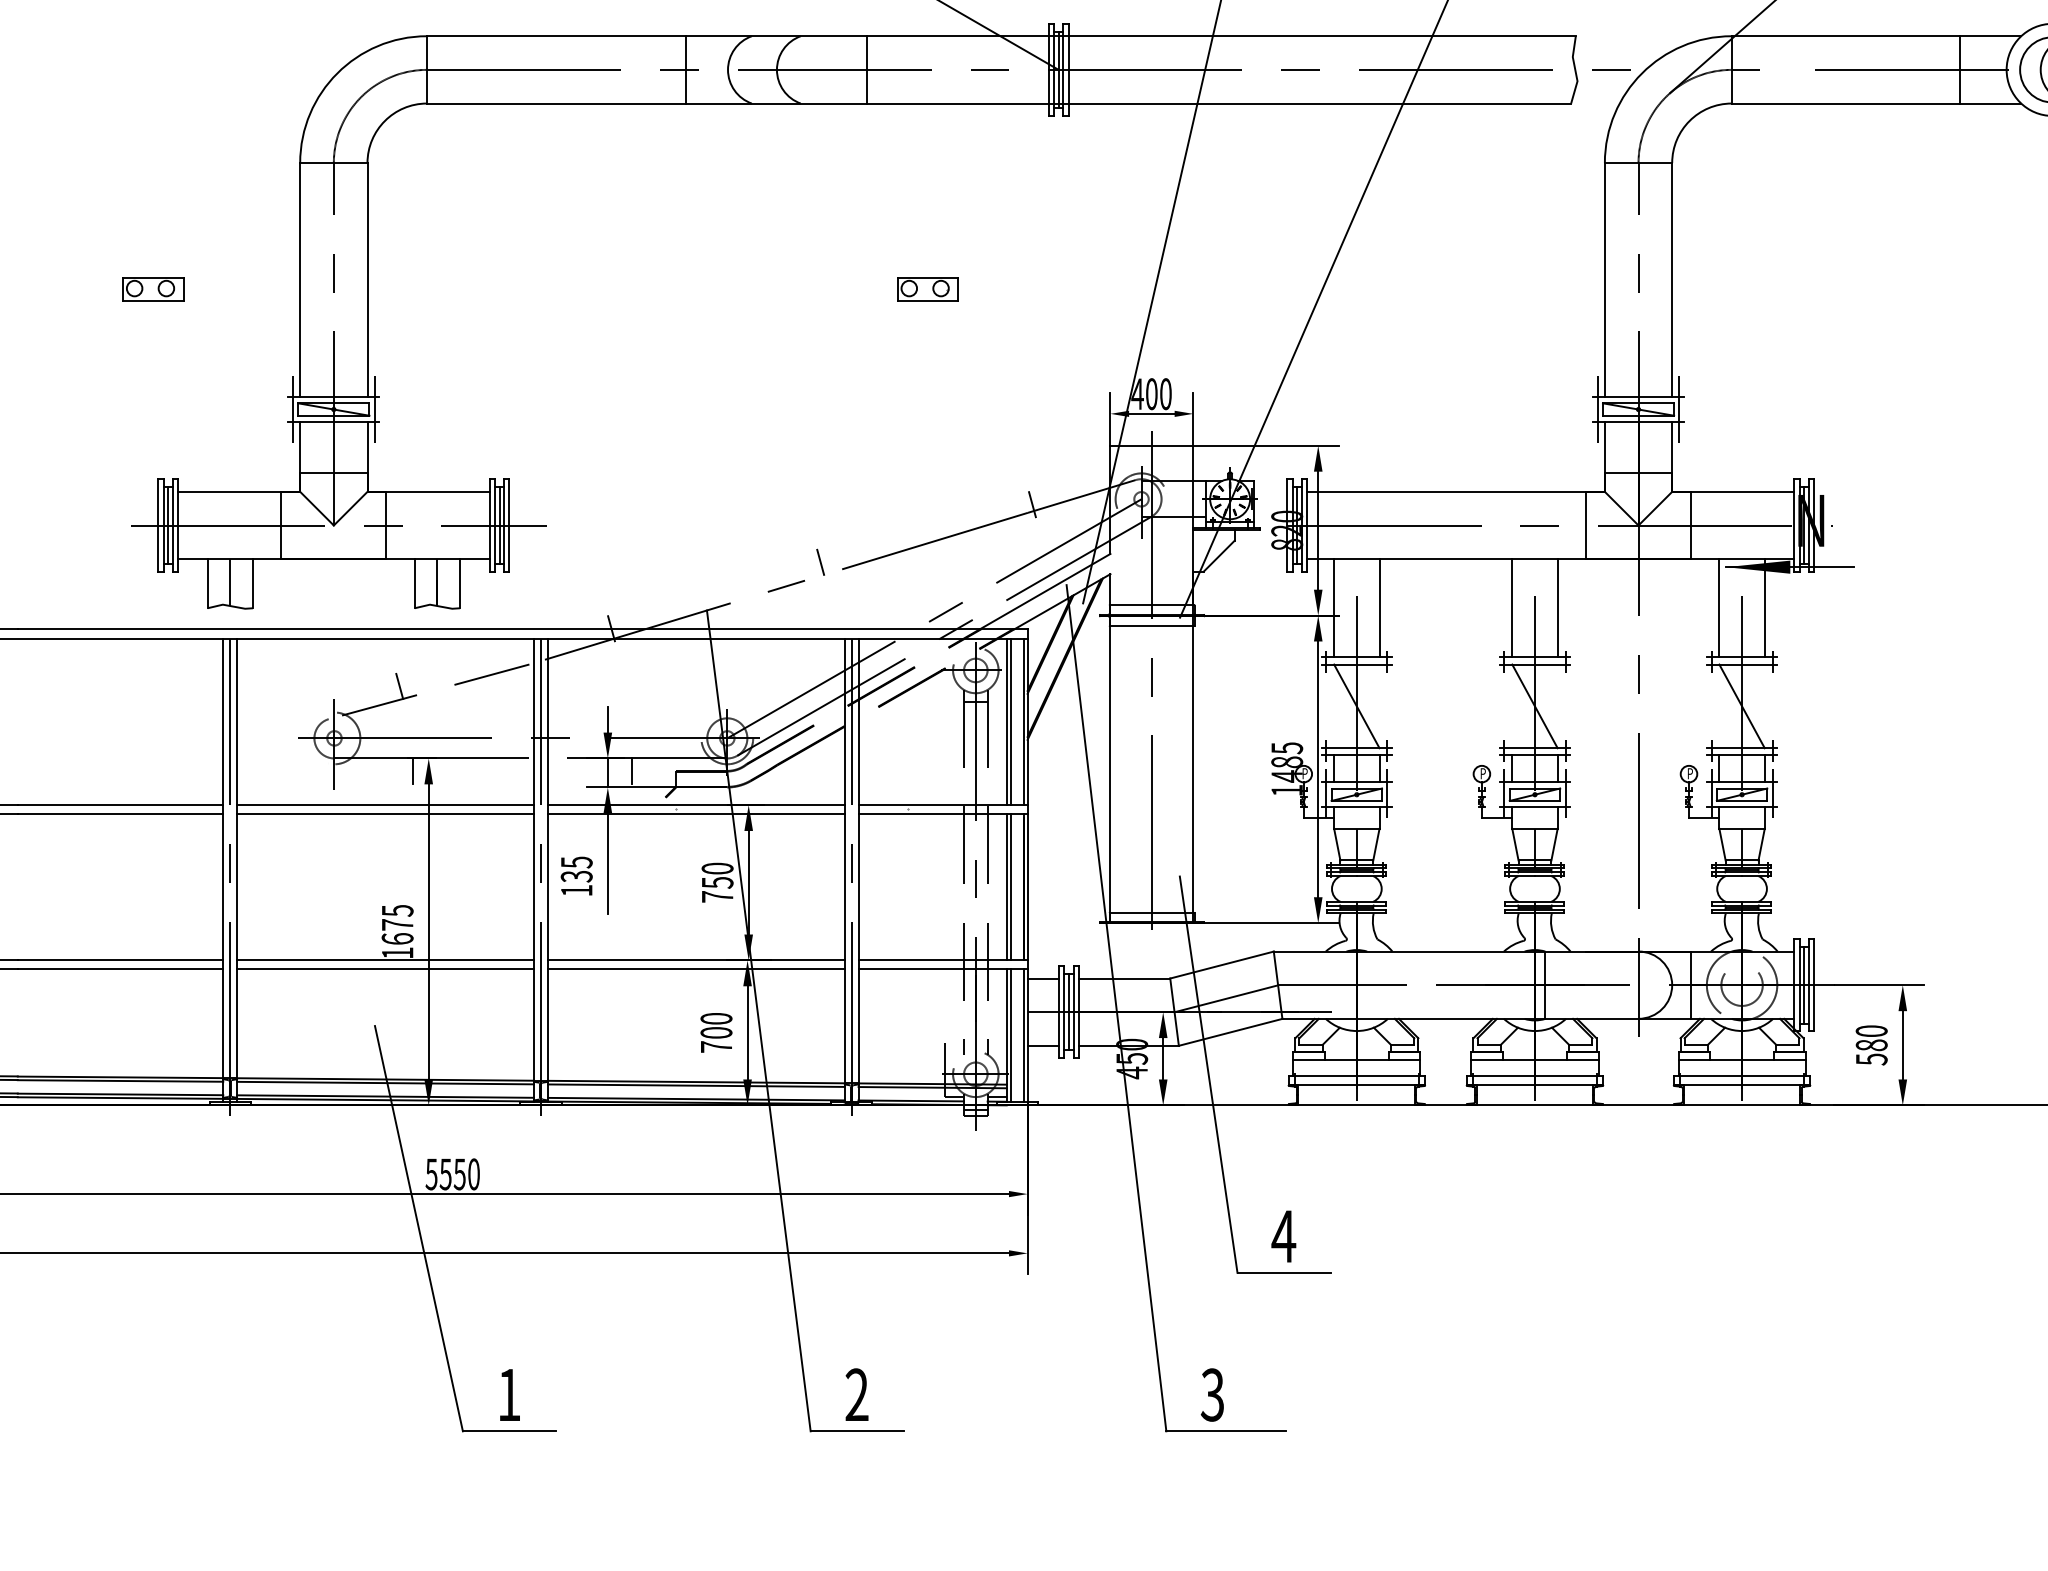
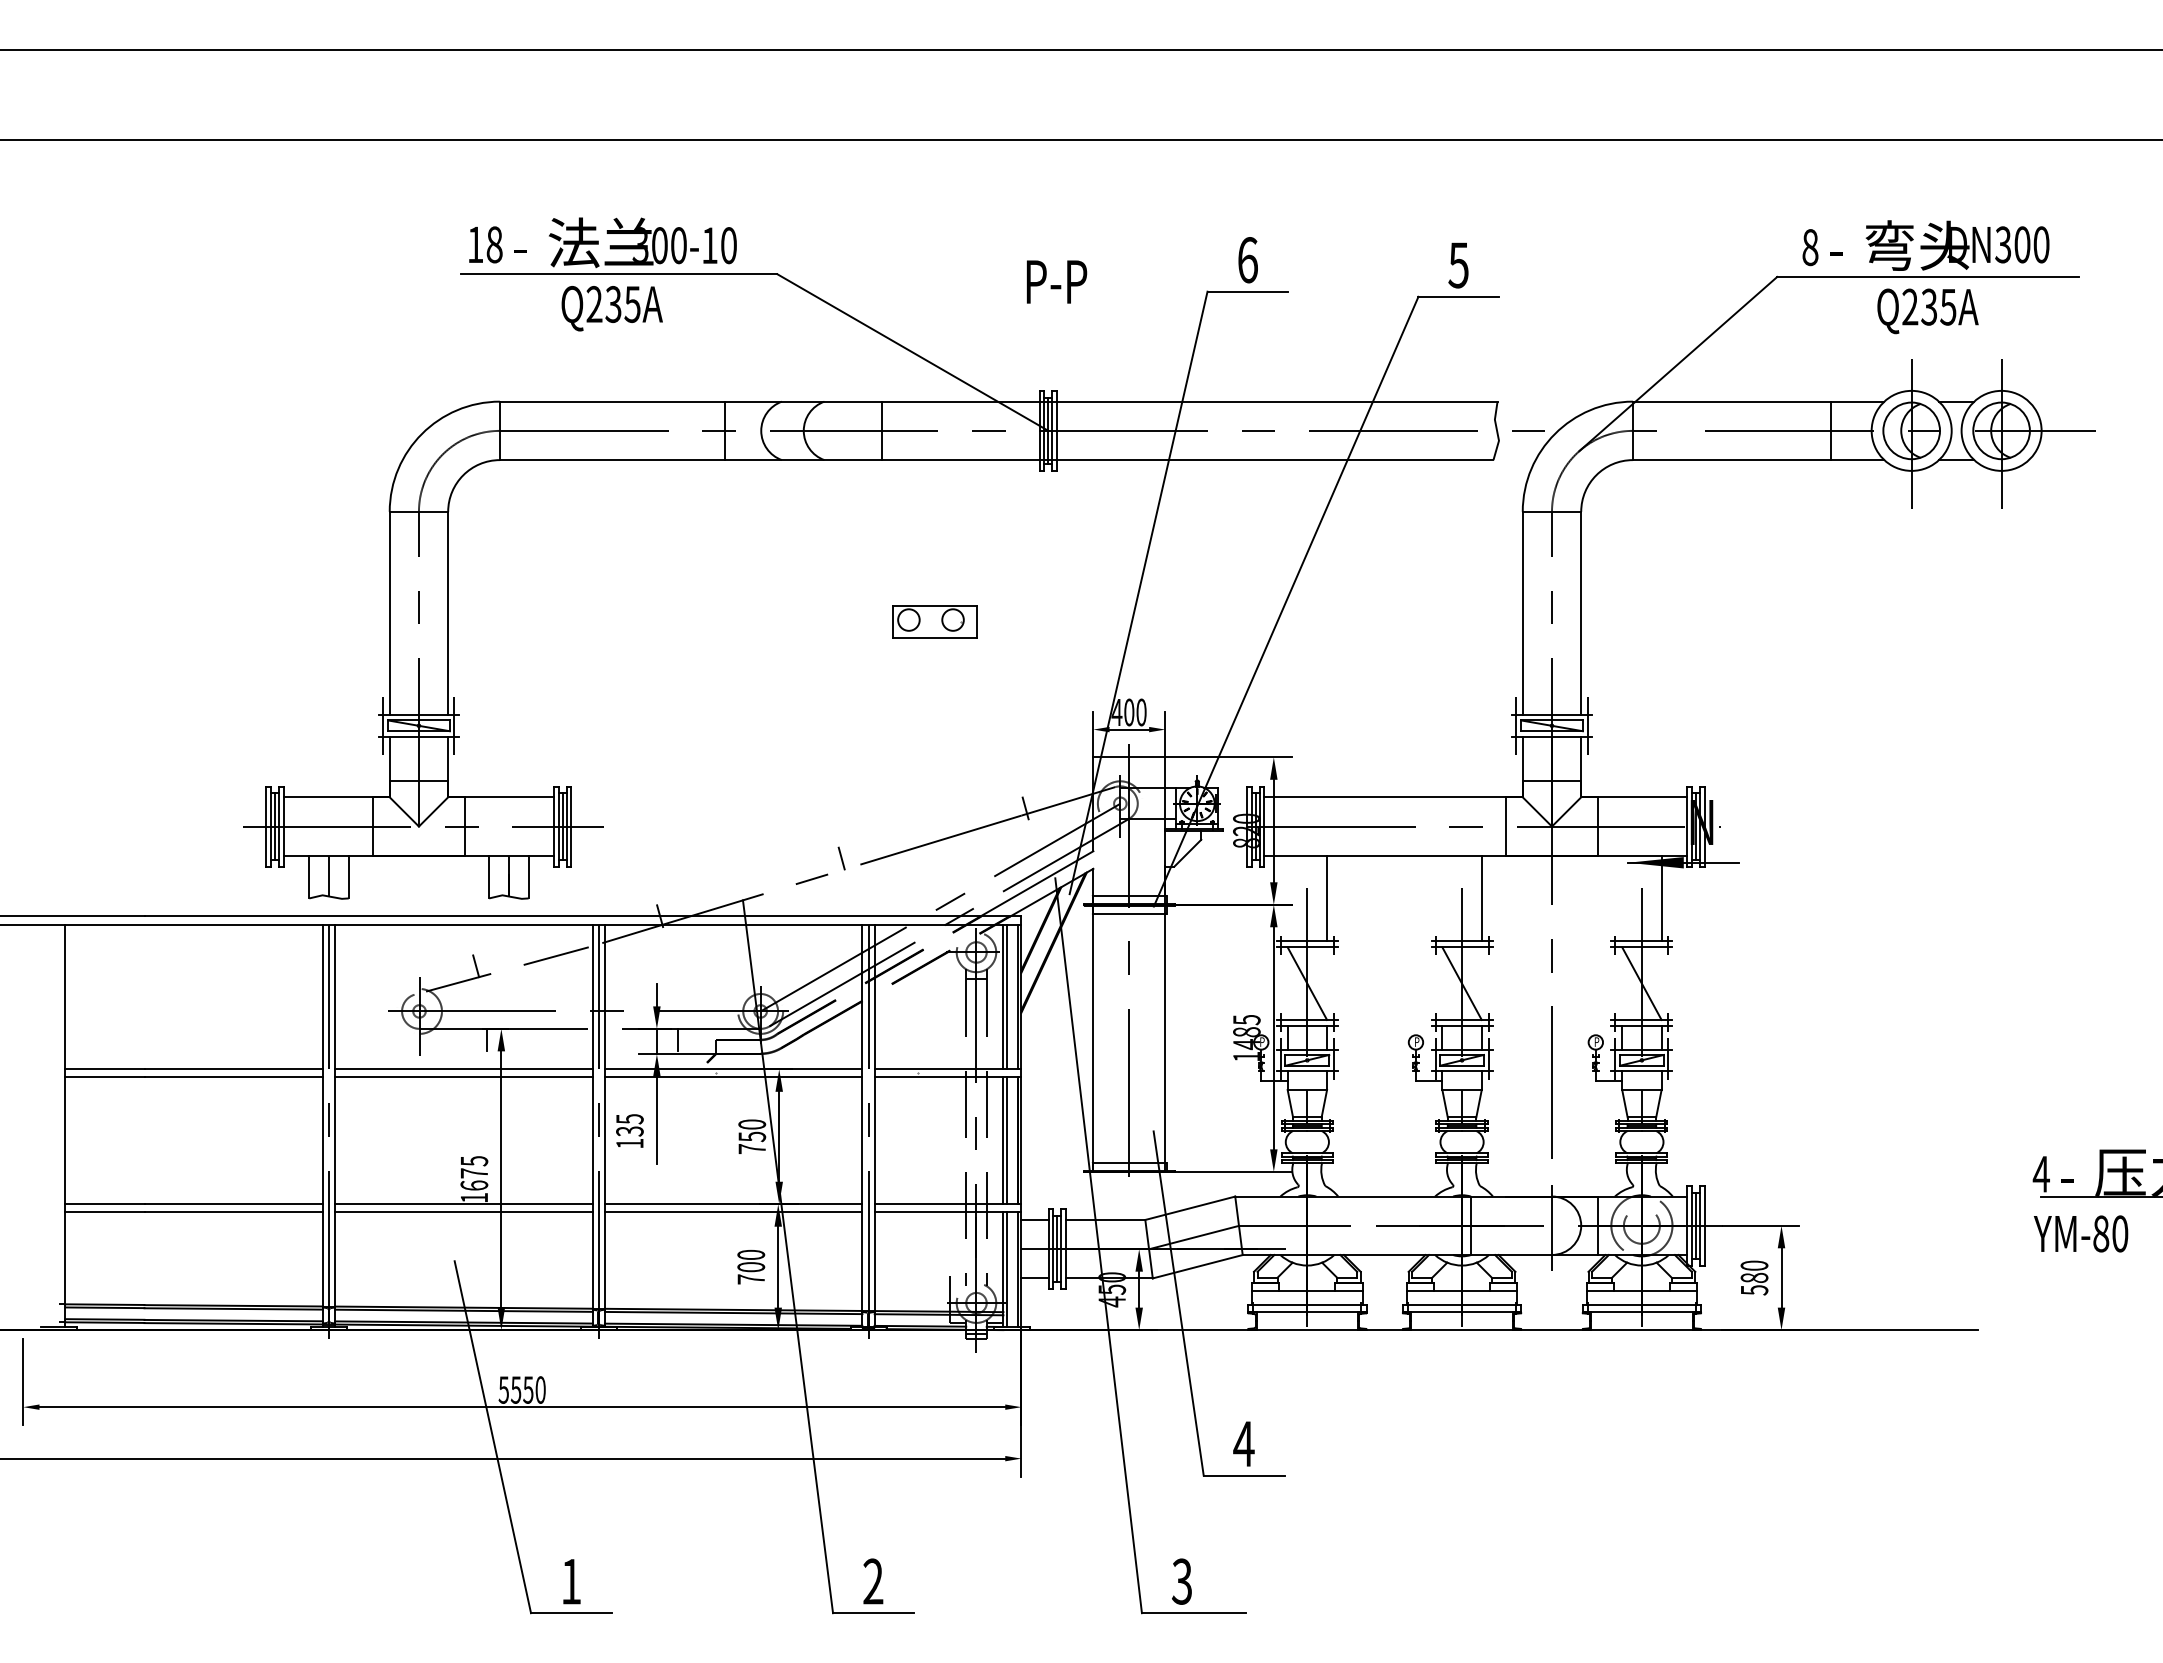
part: (153, 289) -> (262, 621), removed
part: (927, 289) -> (934, 621), size x1.6
line: (1333, 608) -> (1287, 898), removed
line: (1512, 608) -> (1442, 898), removed
line: (1719, 608) -> (1622, 898), removed

